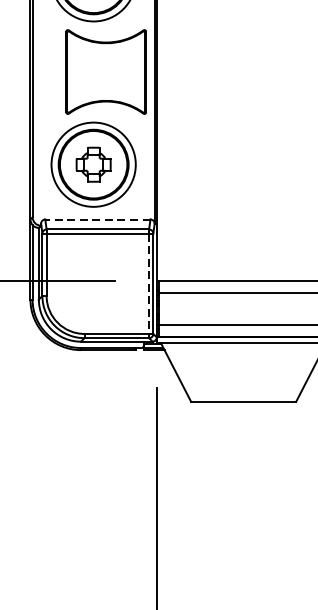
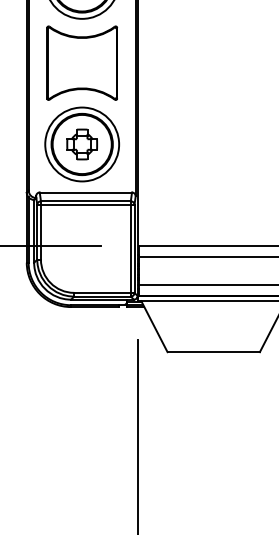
part: (105, 71) -> (81, 62), moved
line: (97, 219) -> (85, 192), dashed -> solid
line: (148, 284) -> (130, 249), dashed -> solid

